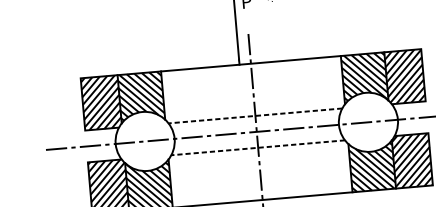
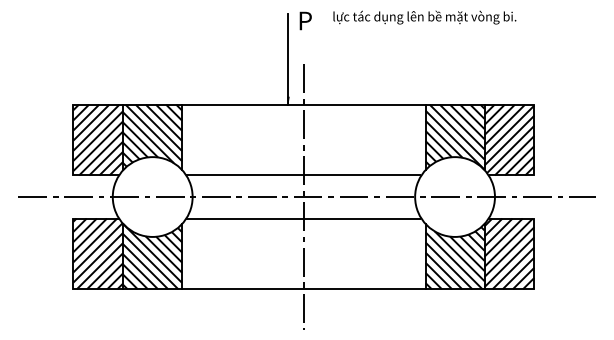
line: (255, 116) -> (303, 175), dashed -> solid
line: (257, 147) -> (303, 218), dashed -> solid

